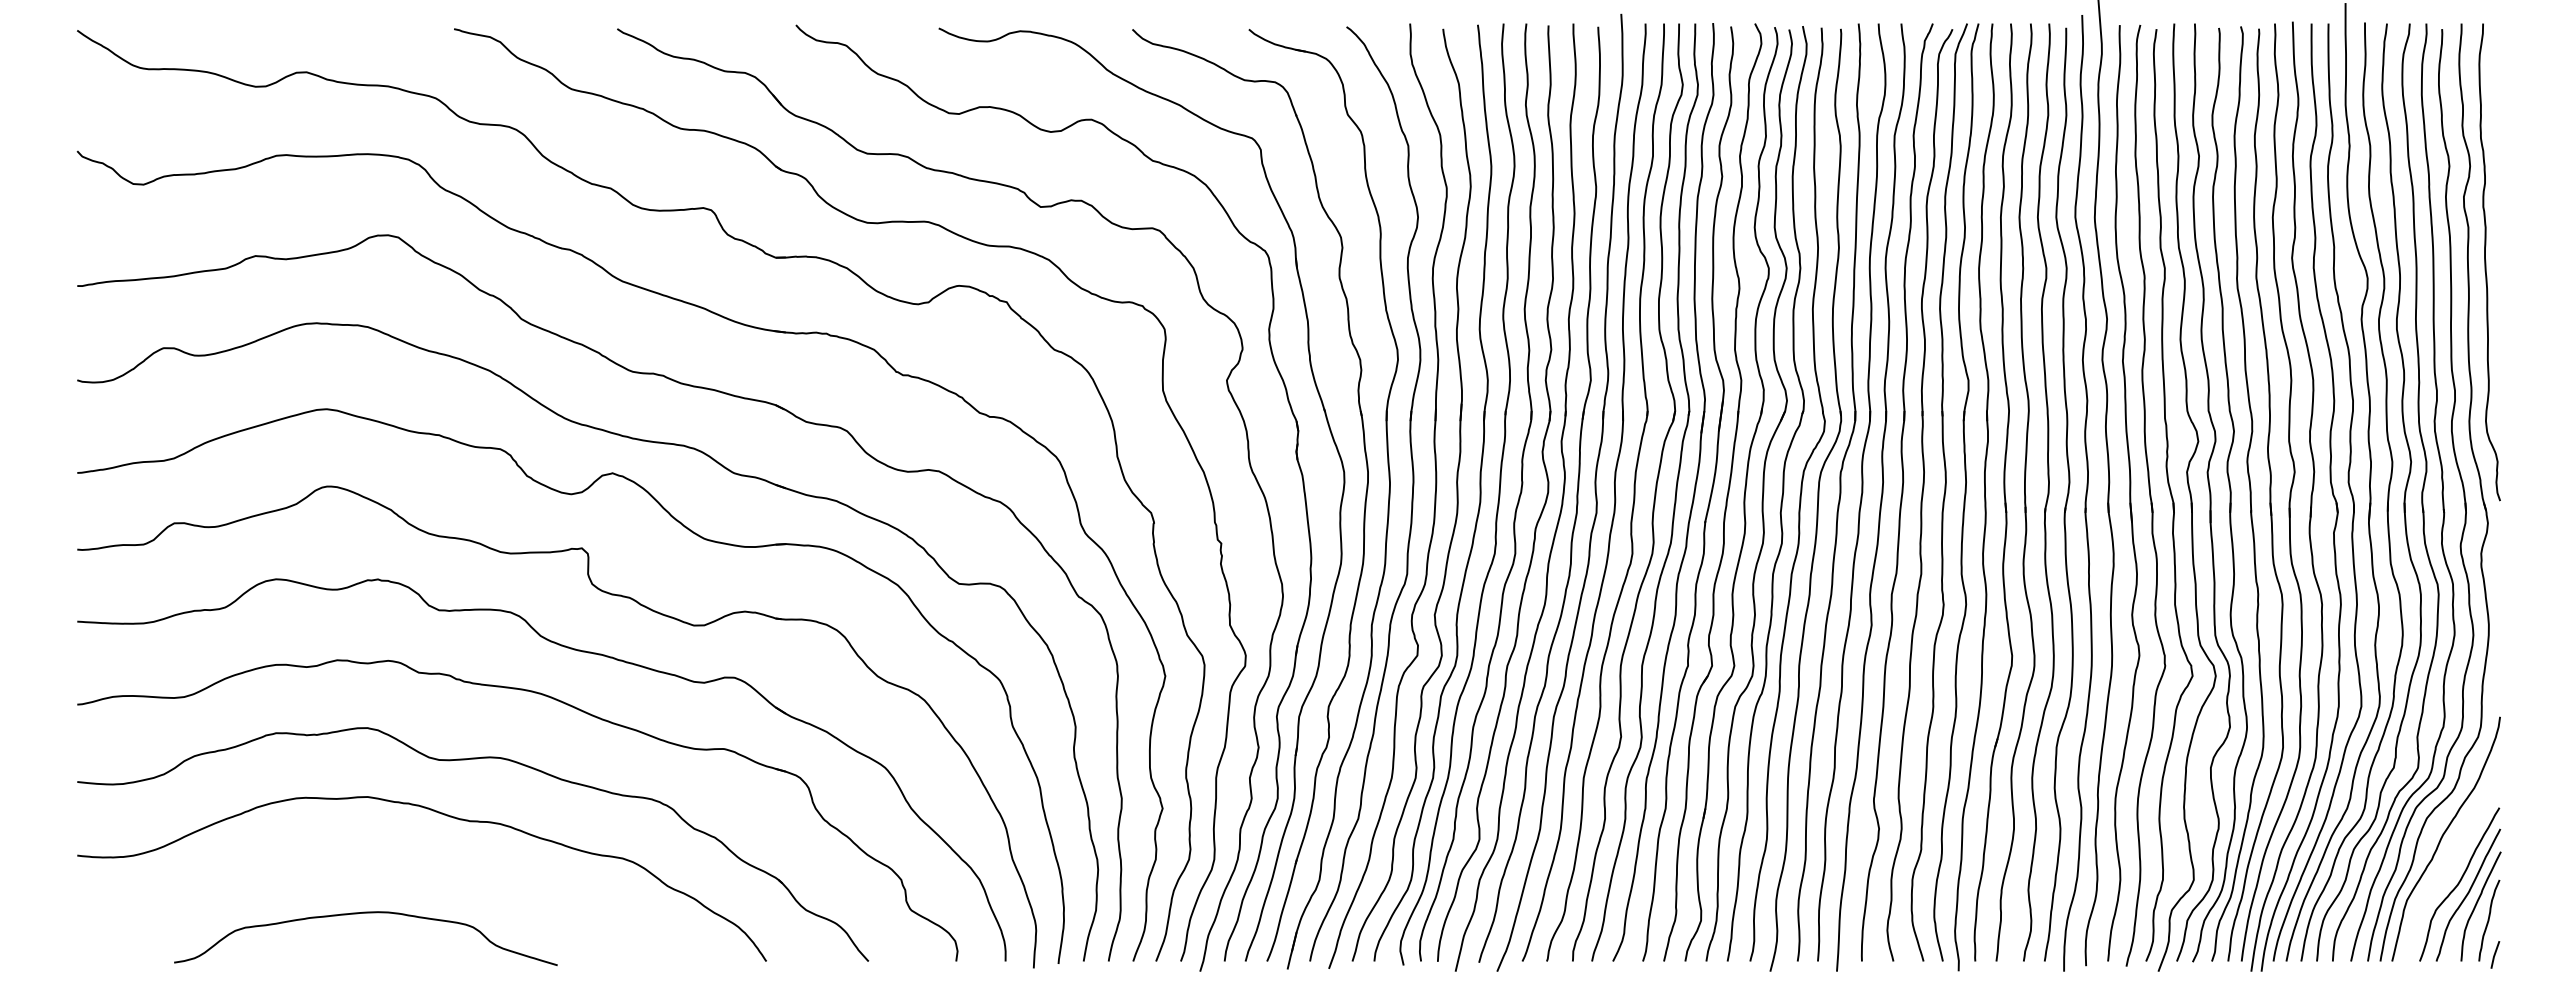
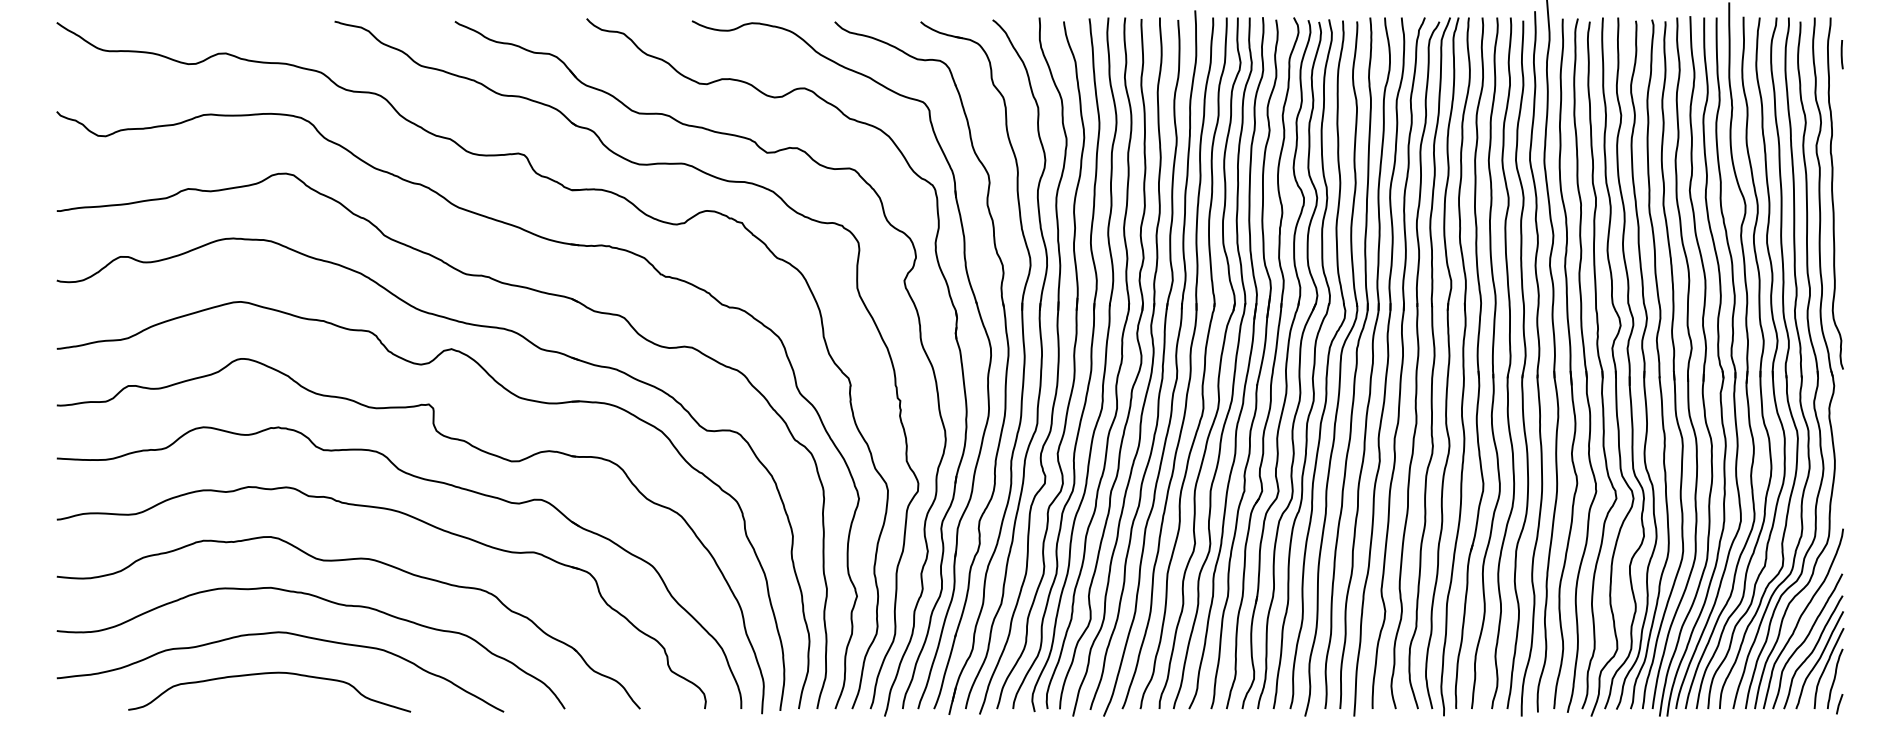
line: (2498, 73) -> (1842, 54), added
curve: (390, 859) -> (287, 633), added
curve: (2449, 868) -> (1805, 640), added

